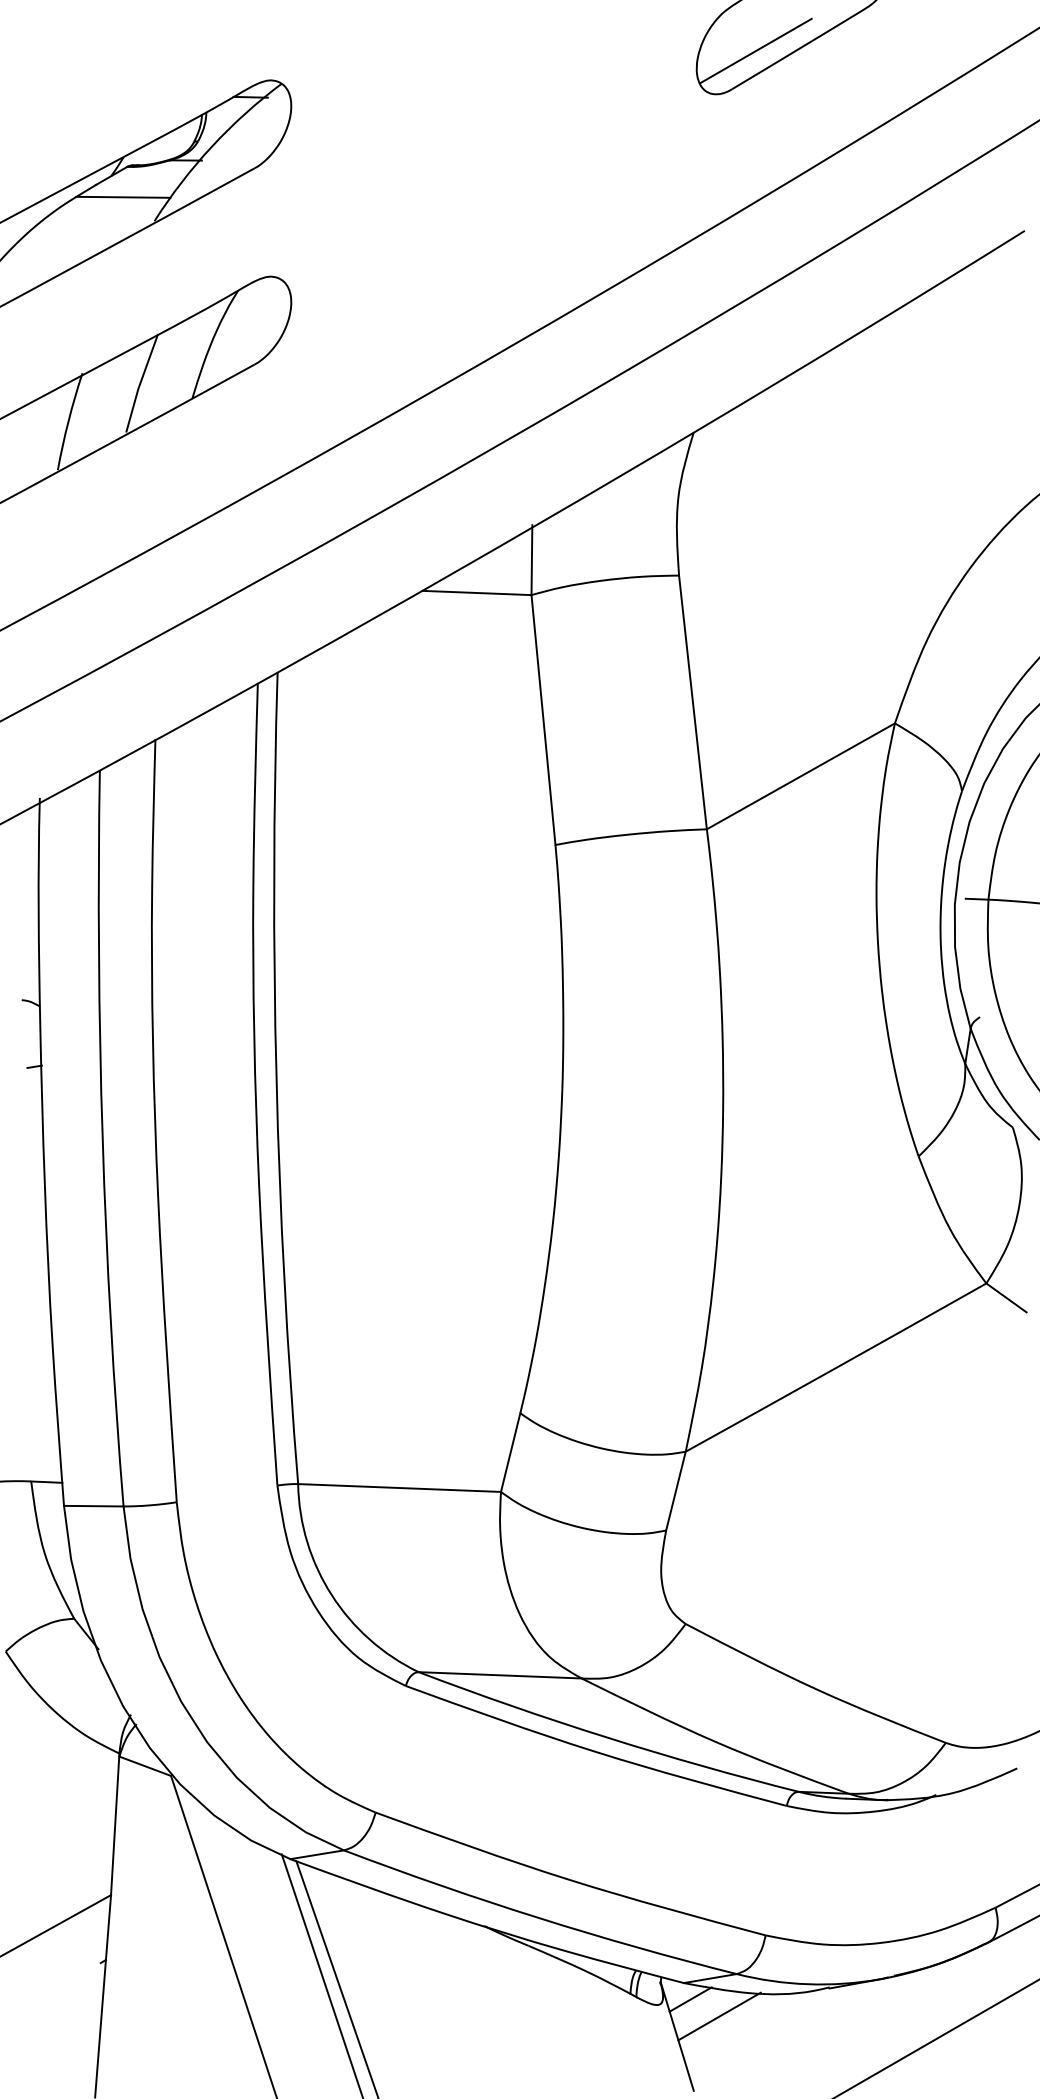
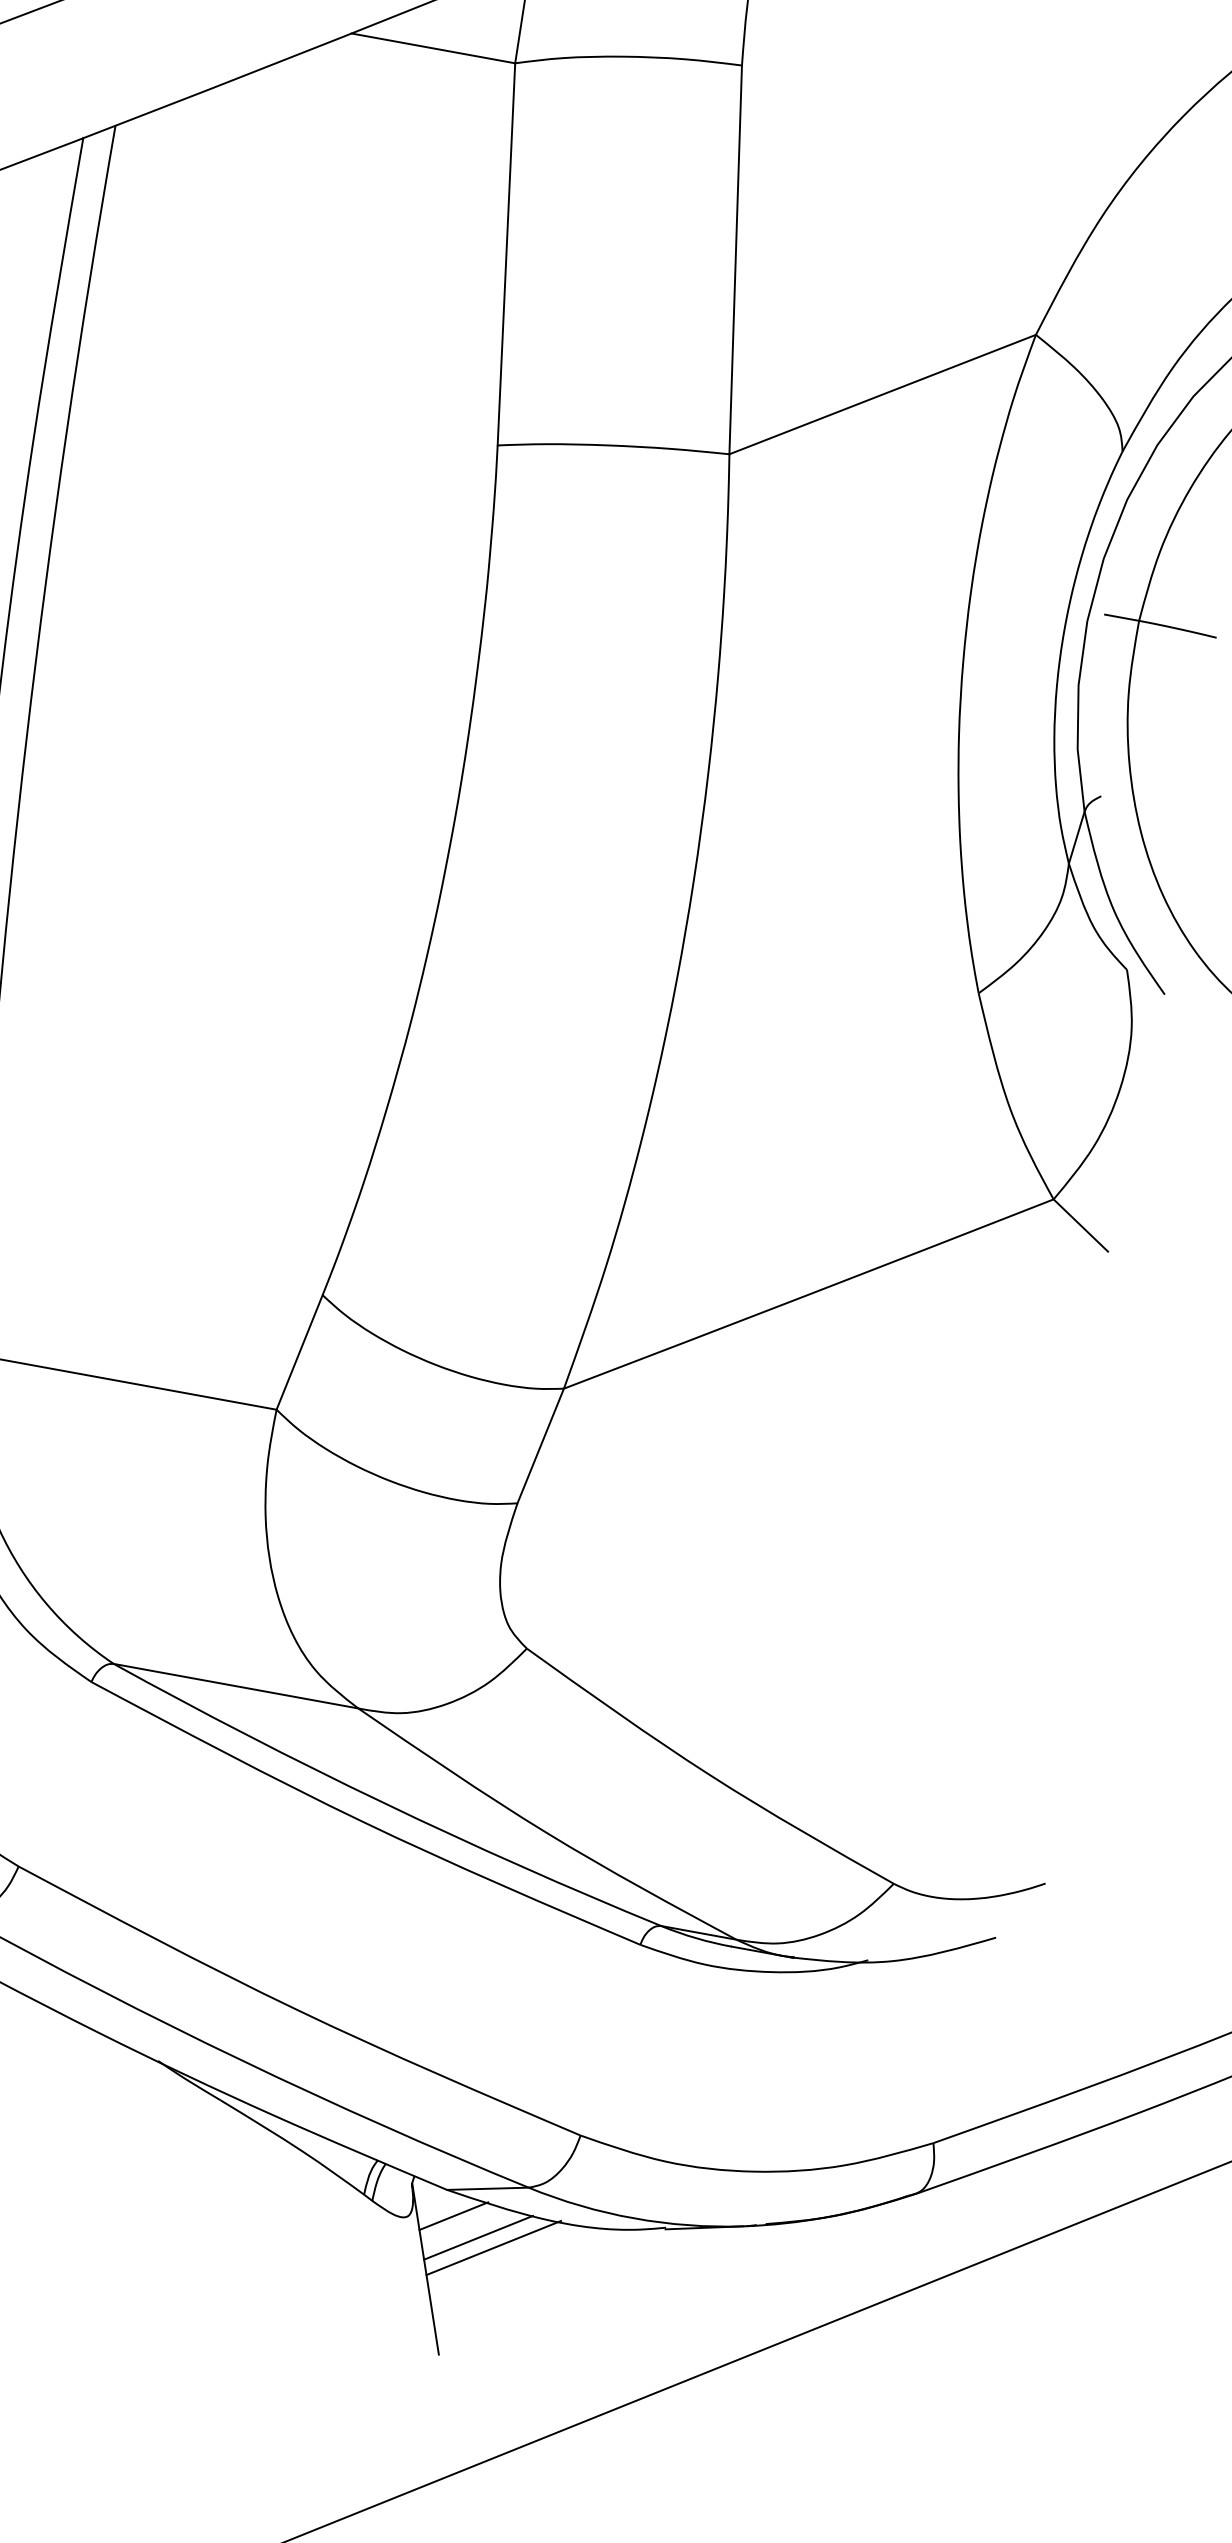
line: (708, 2011) -> (478, 2238), added

